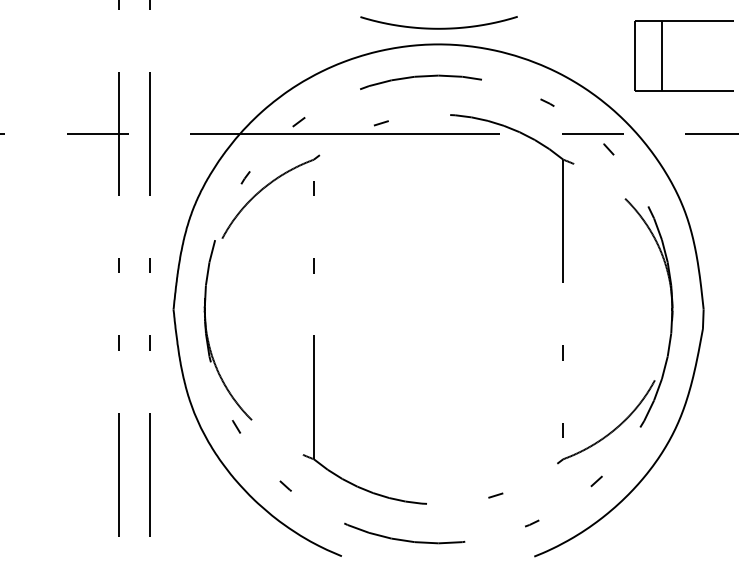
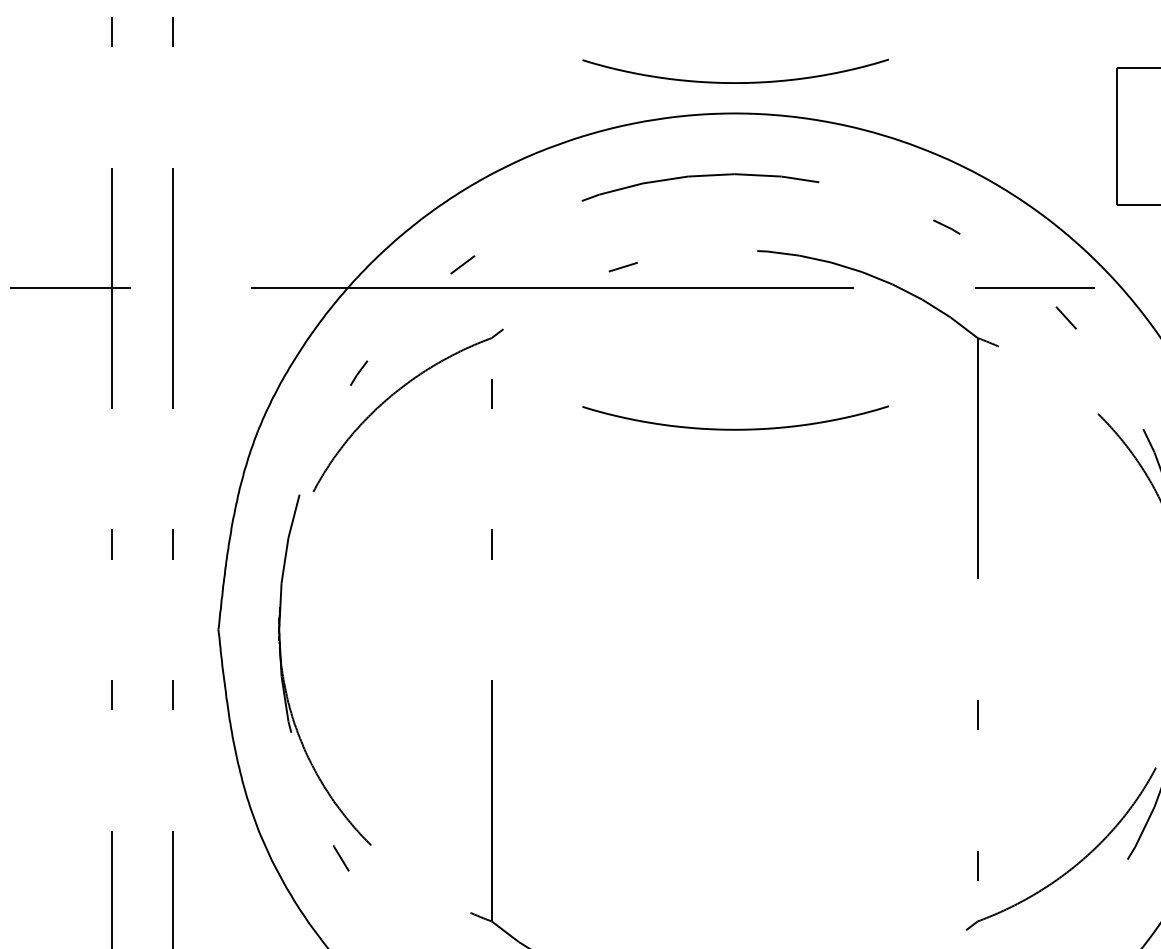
curve: (438, 205) -> (734, 427), added

